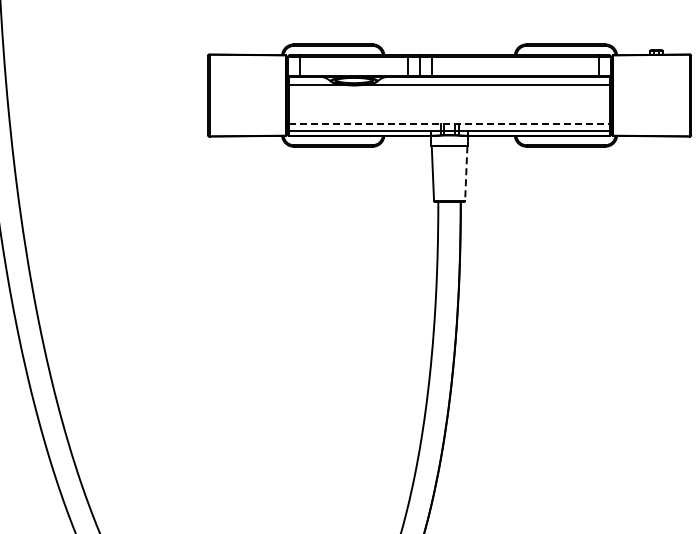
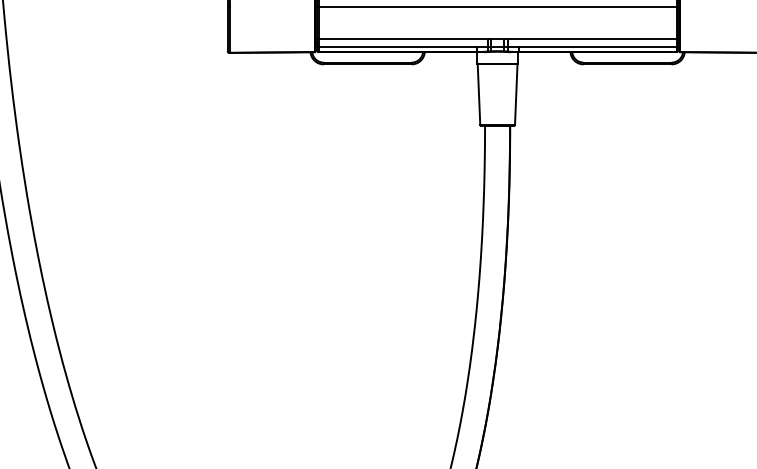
line: (449, 95) -> (497, 7), added
line: (450, 124) -> (498, 39), dashed -> solid
line: (466, 174) -> (516, 95), dashed -> solid

